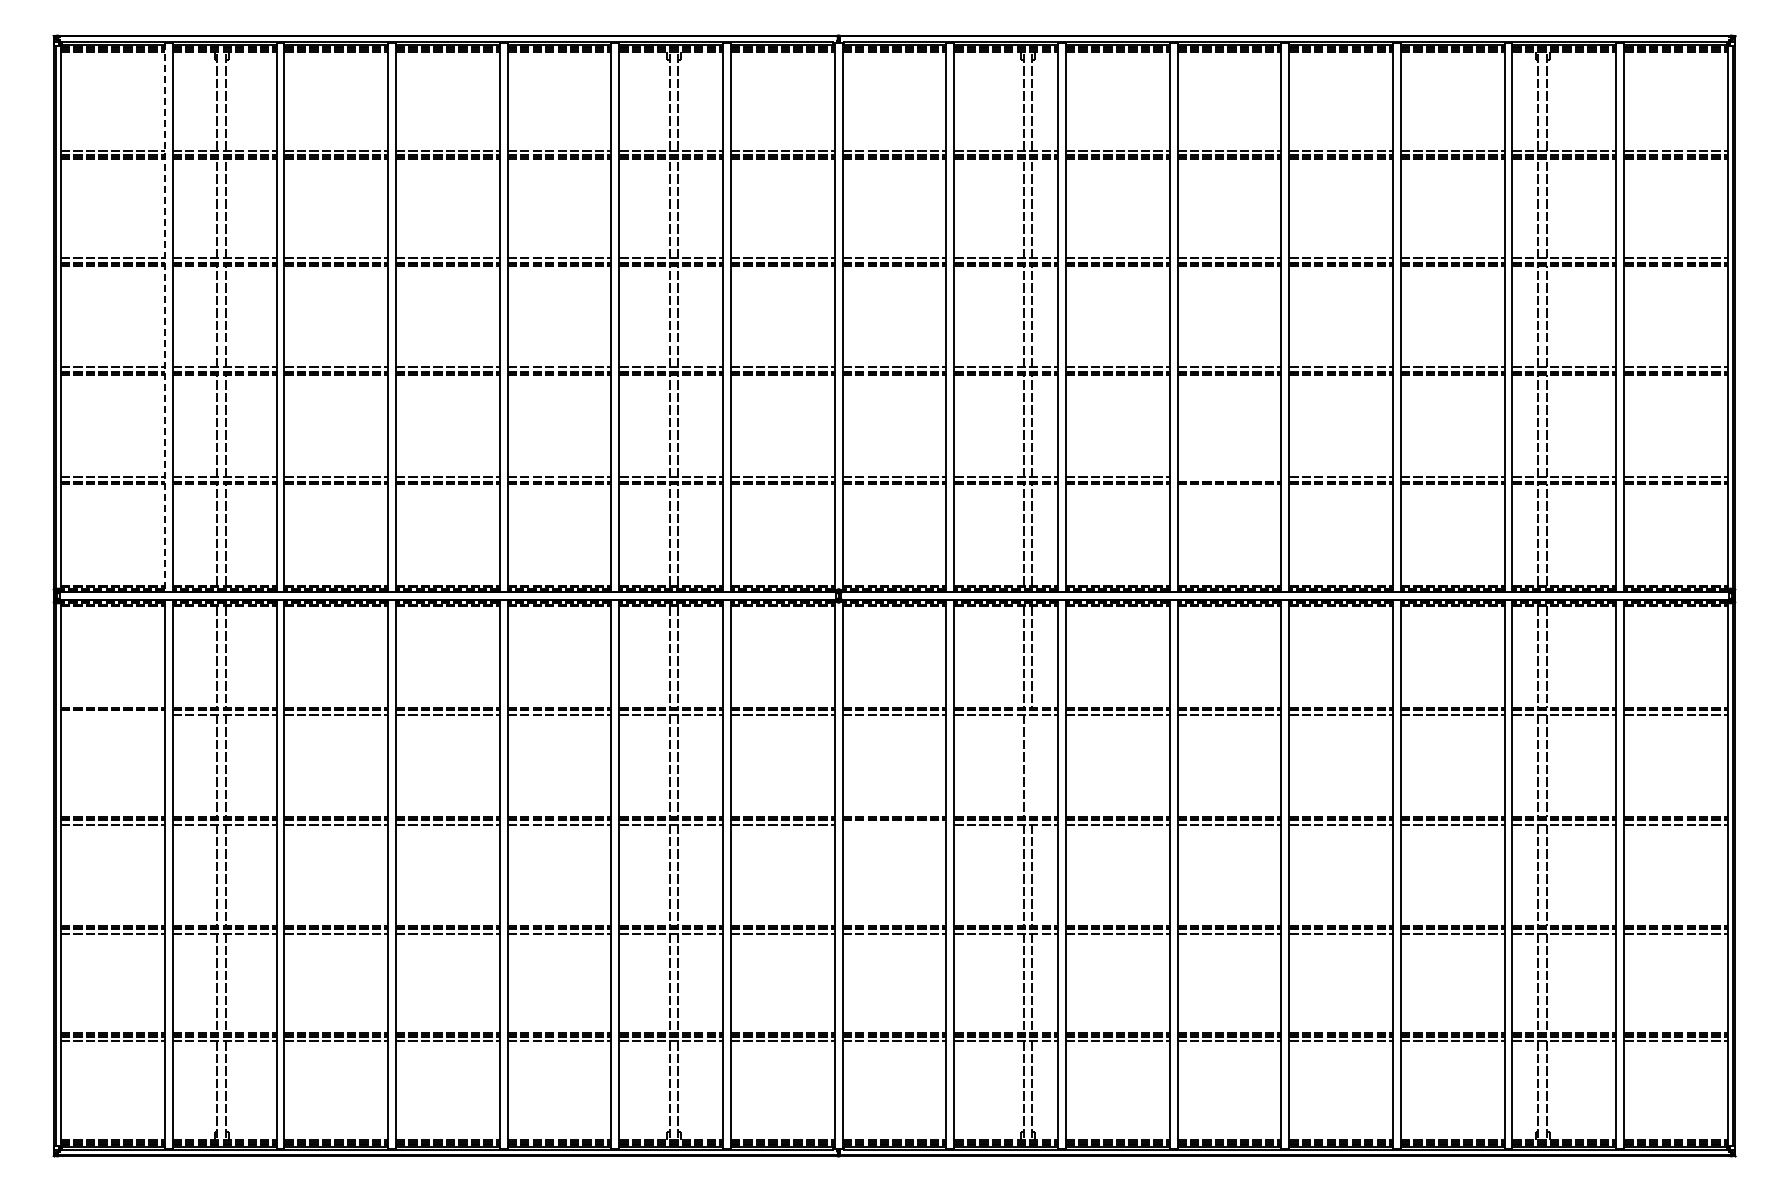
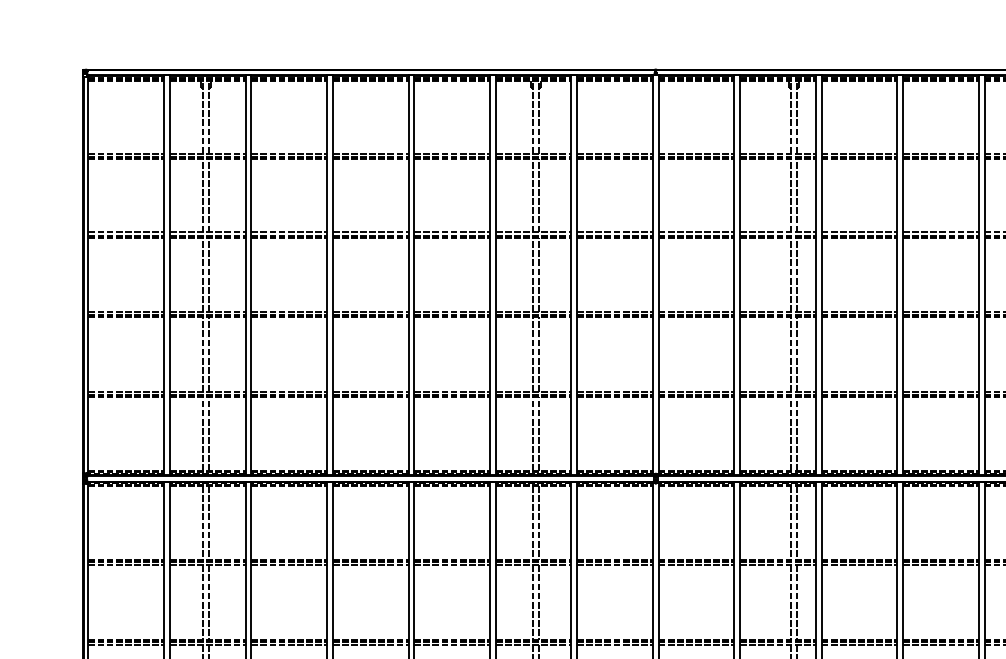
line: (164, 317) -> (163, 275), dashed -> solid
line: (1229, 477) -> (940, 392), added
line: (112, 714) -> (125, 565), added
line: (1032, 765) -> (797, 602), added
line: (894, 824) -> (696, 645), added

